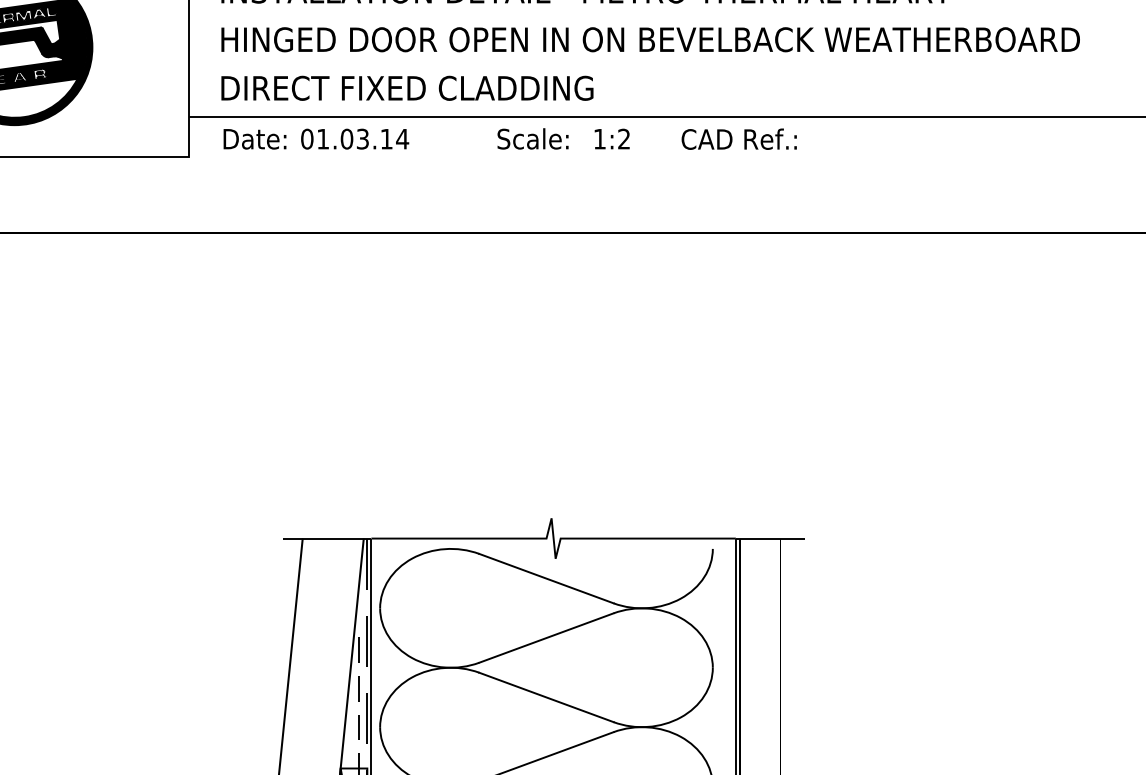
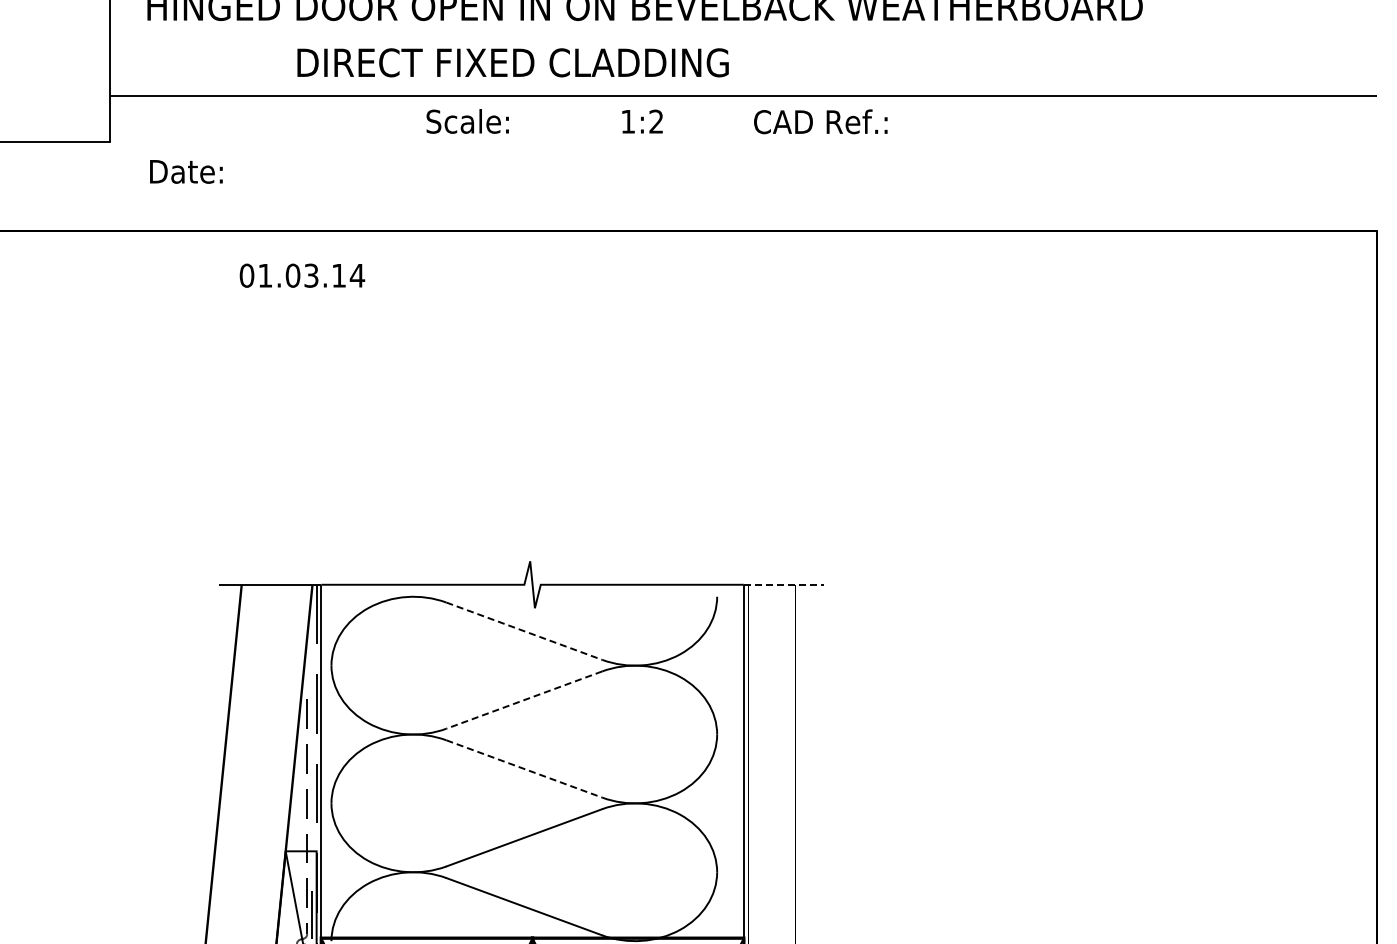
text: (406, 88) -> (512, 62), moved
text: (255, 138) -> (186, 171), moved
text: (355, 138) -> (302, 275), moved
text: (532, 138) -> (467, 121), moved
text: (612, 138) -> (642, 121), moved
text: (739, 138) -> (820, 121), moved
line: (770, 538) -> (783, 584), solid -> dashed
line: (546, 578) -> (524, 631), solid -> dashed
line: (545, 638) -> (523, 700), solid -> dashed
line: (546, 697) -> (524, 769), solid -> dashed

